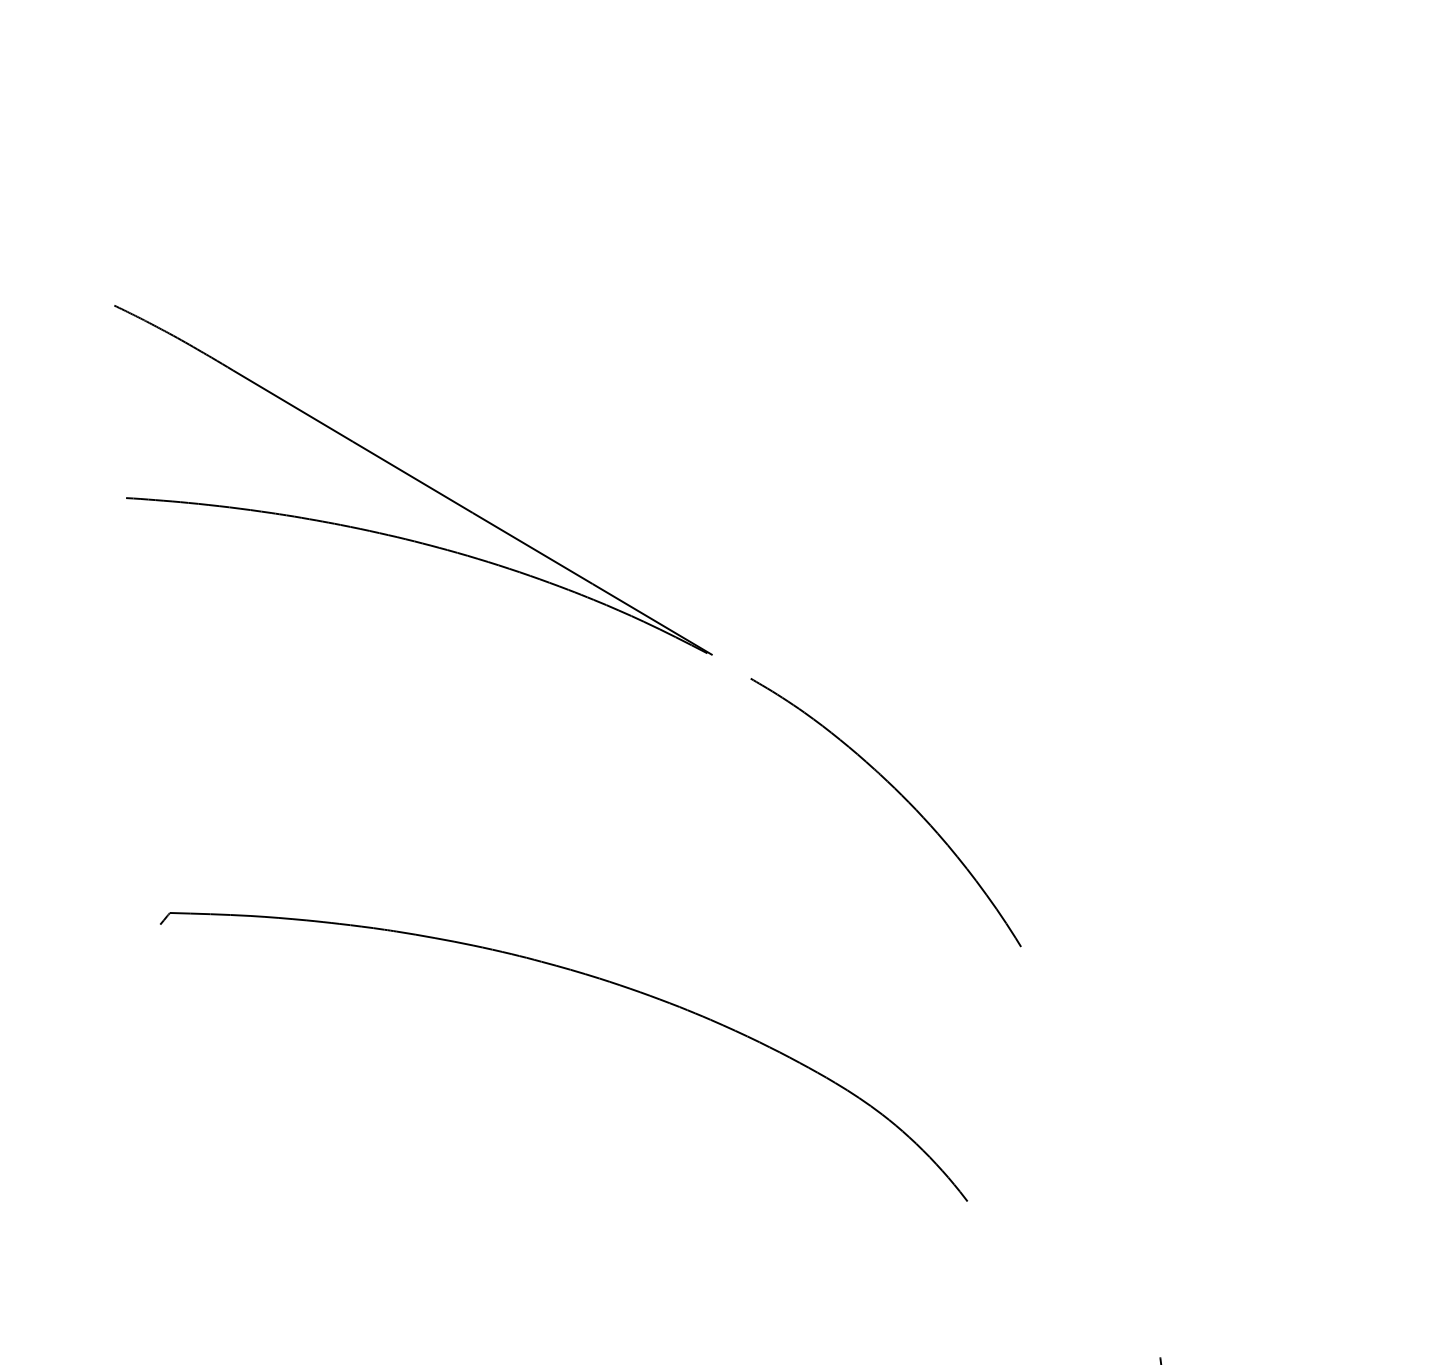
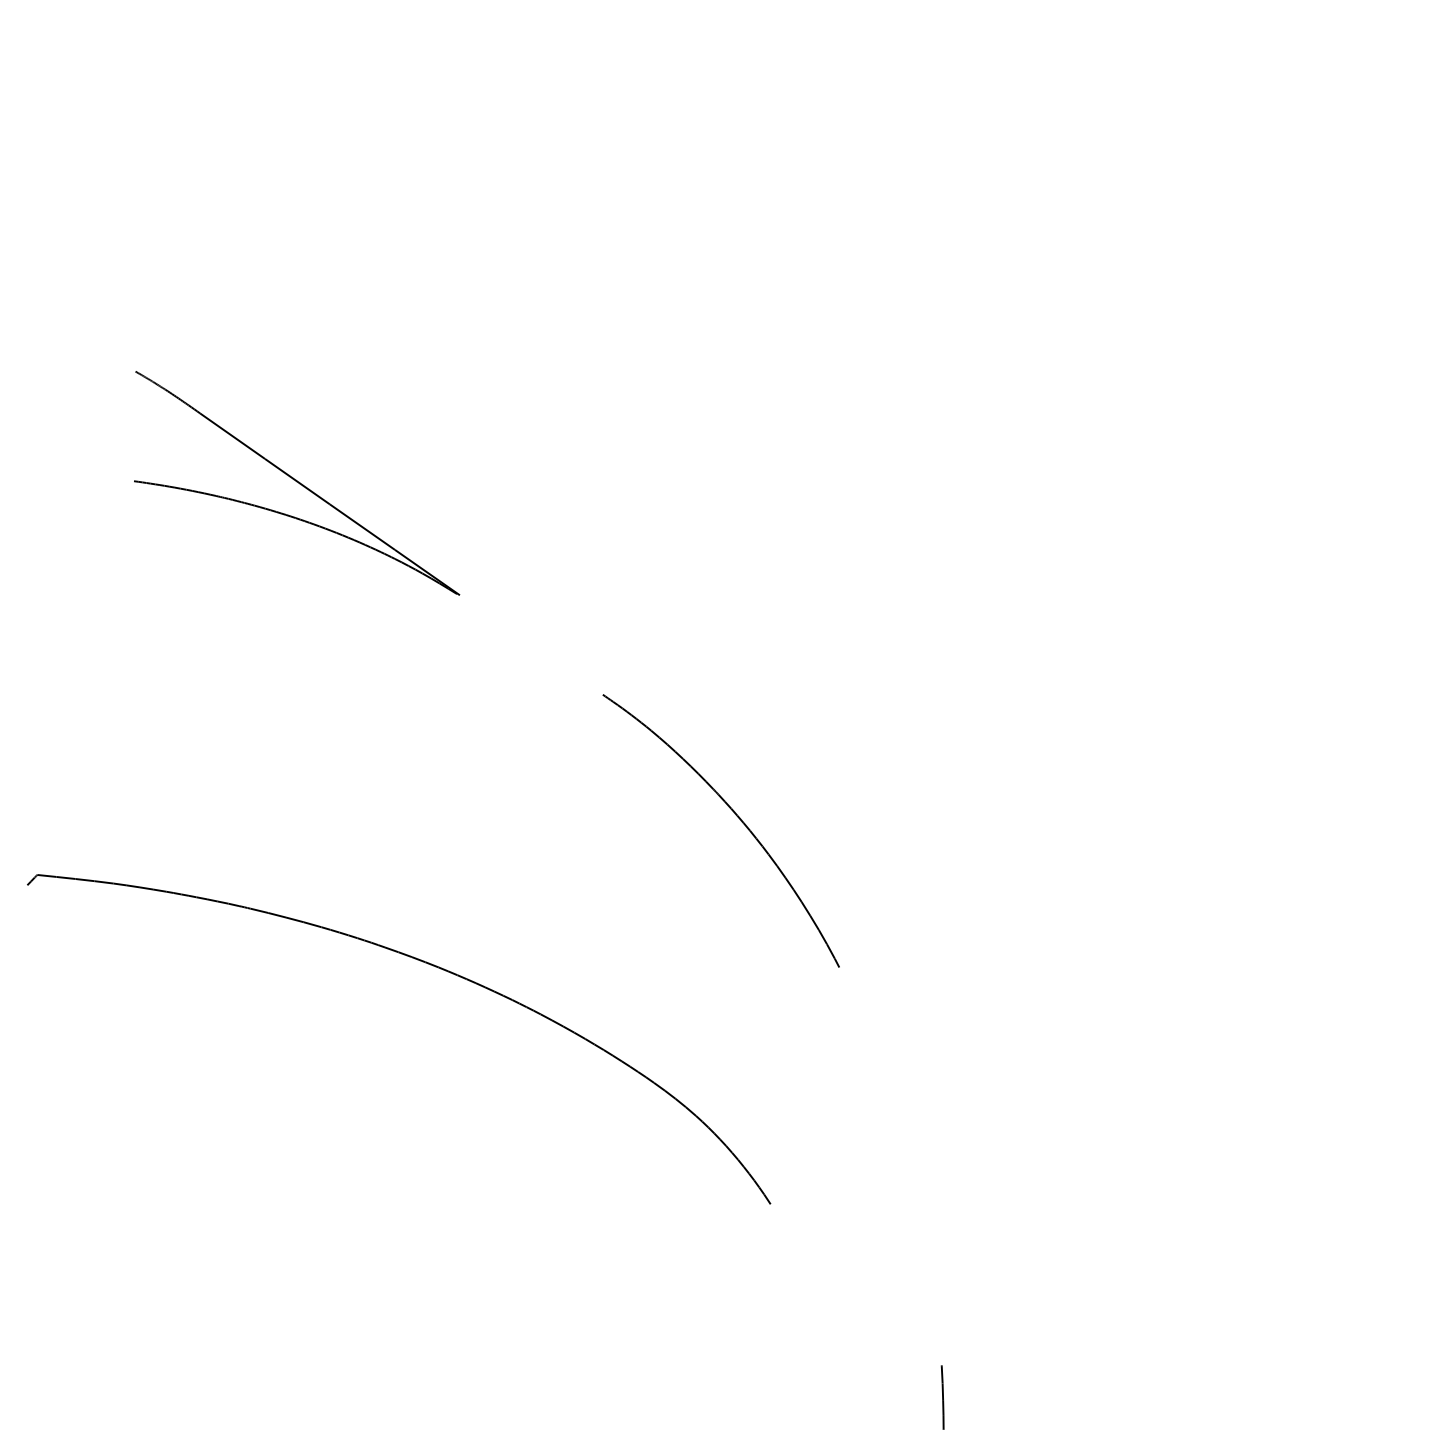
part: (411, 480) -> (296, 483), size x0.6

